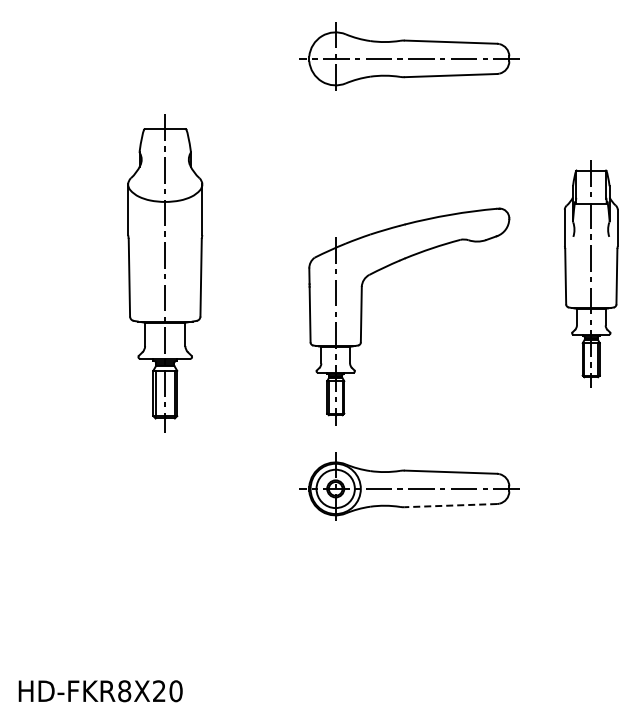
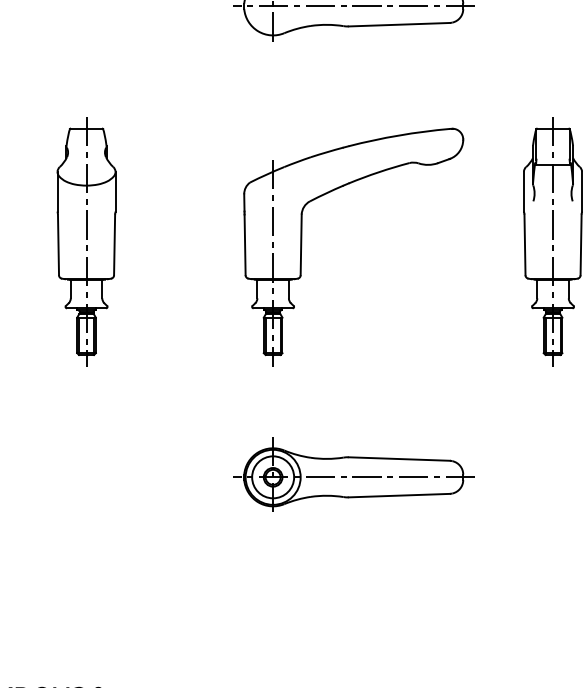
part: (165, 273) -> (86, 241), size x0.71
part: (362, 316) -> (302, 246), moved
line: (450, 505) -> (398, 495), dashed -> solid

